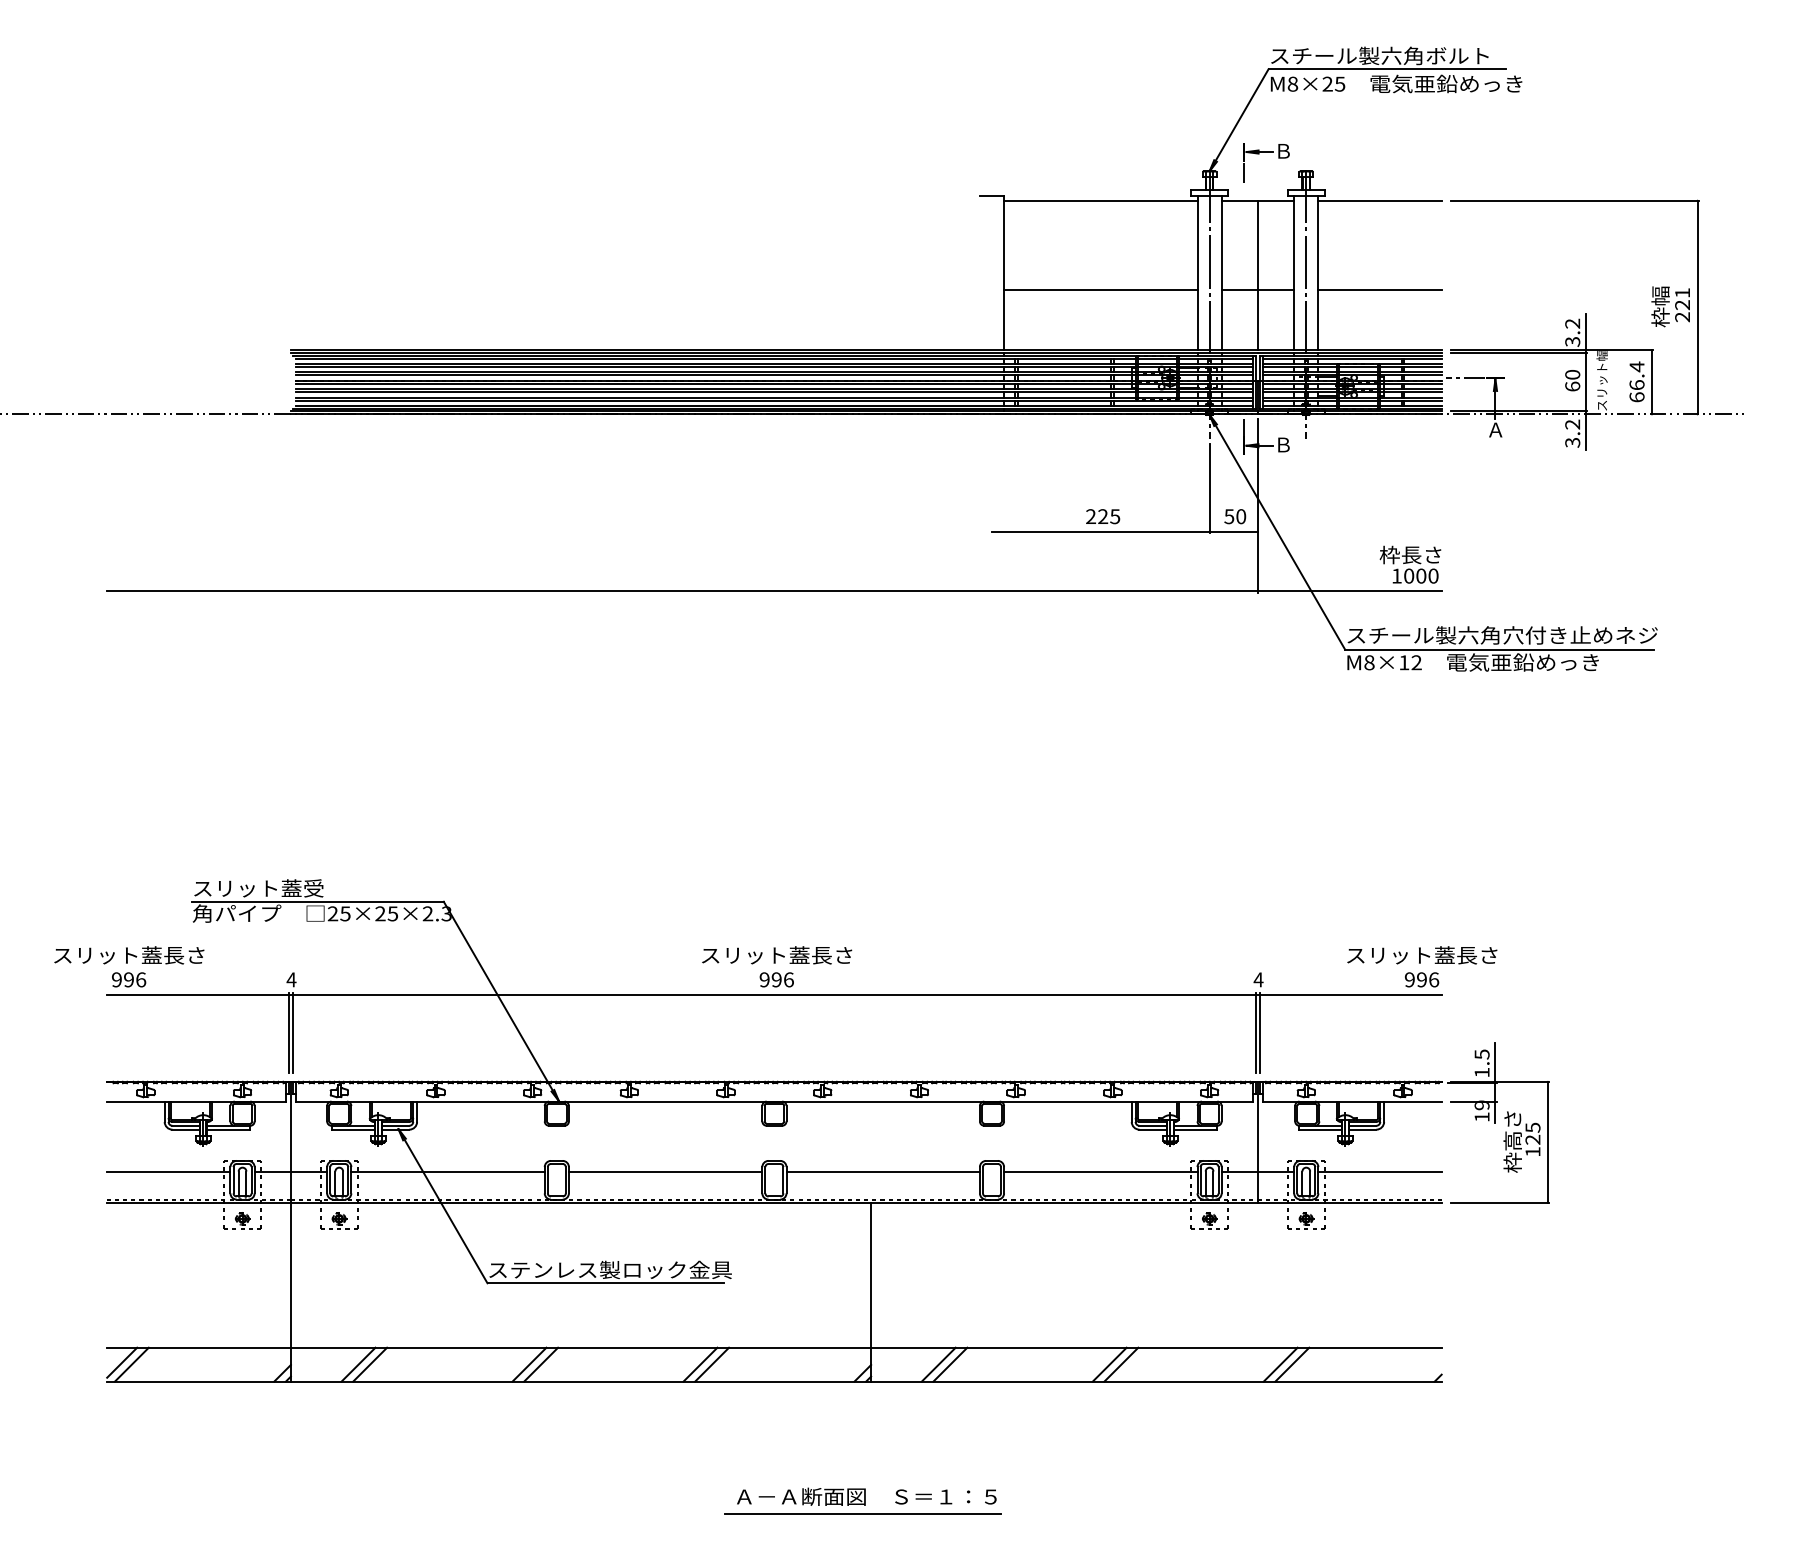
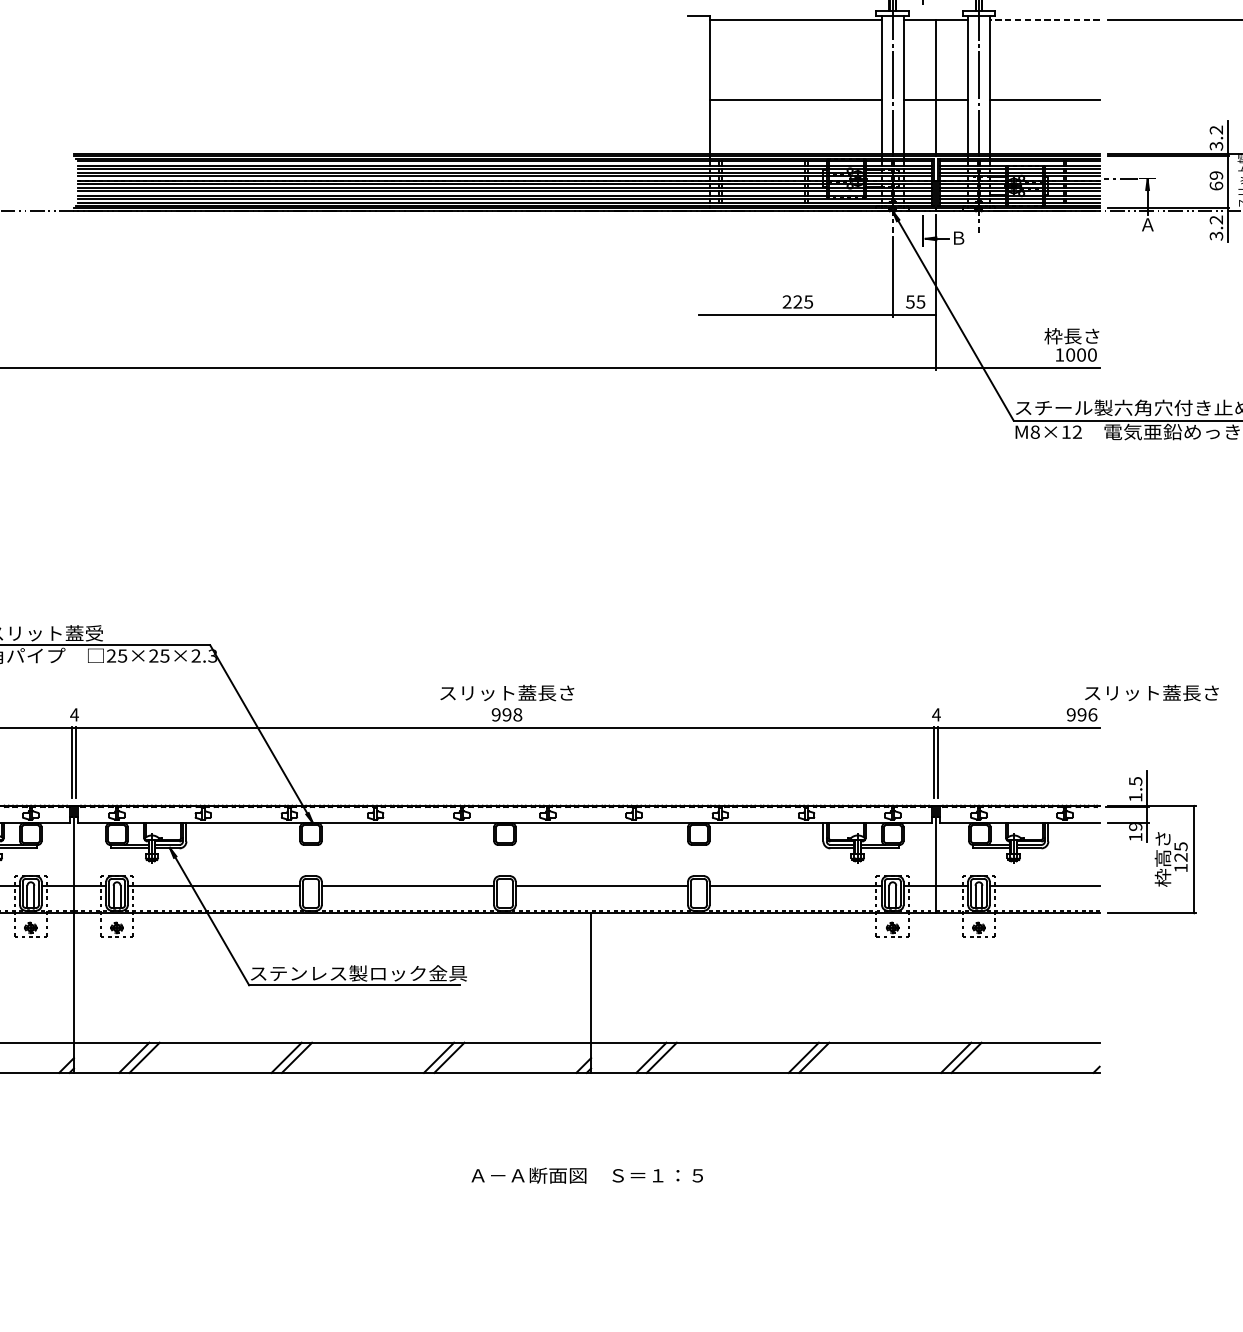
line: (1380, 200) -> (1045, 20), solid -> dashed
text: (1572, 374) -> (1216, 175), 60 -> 69
text: (1241, 516) -> (921, 301), 50 -> 55
text: (1422, 955) -> (1152, 693), moved
text: (788, 979) -> (517, 714), 996 -> 998
line: (862, 1514) -> (583, 1191), removed

